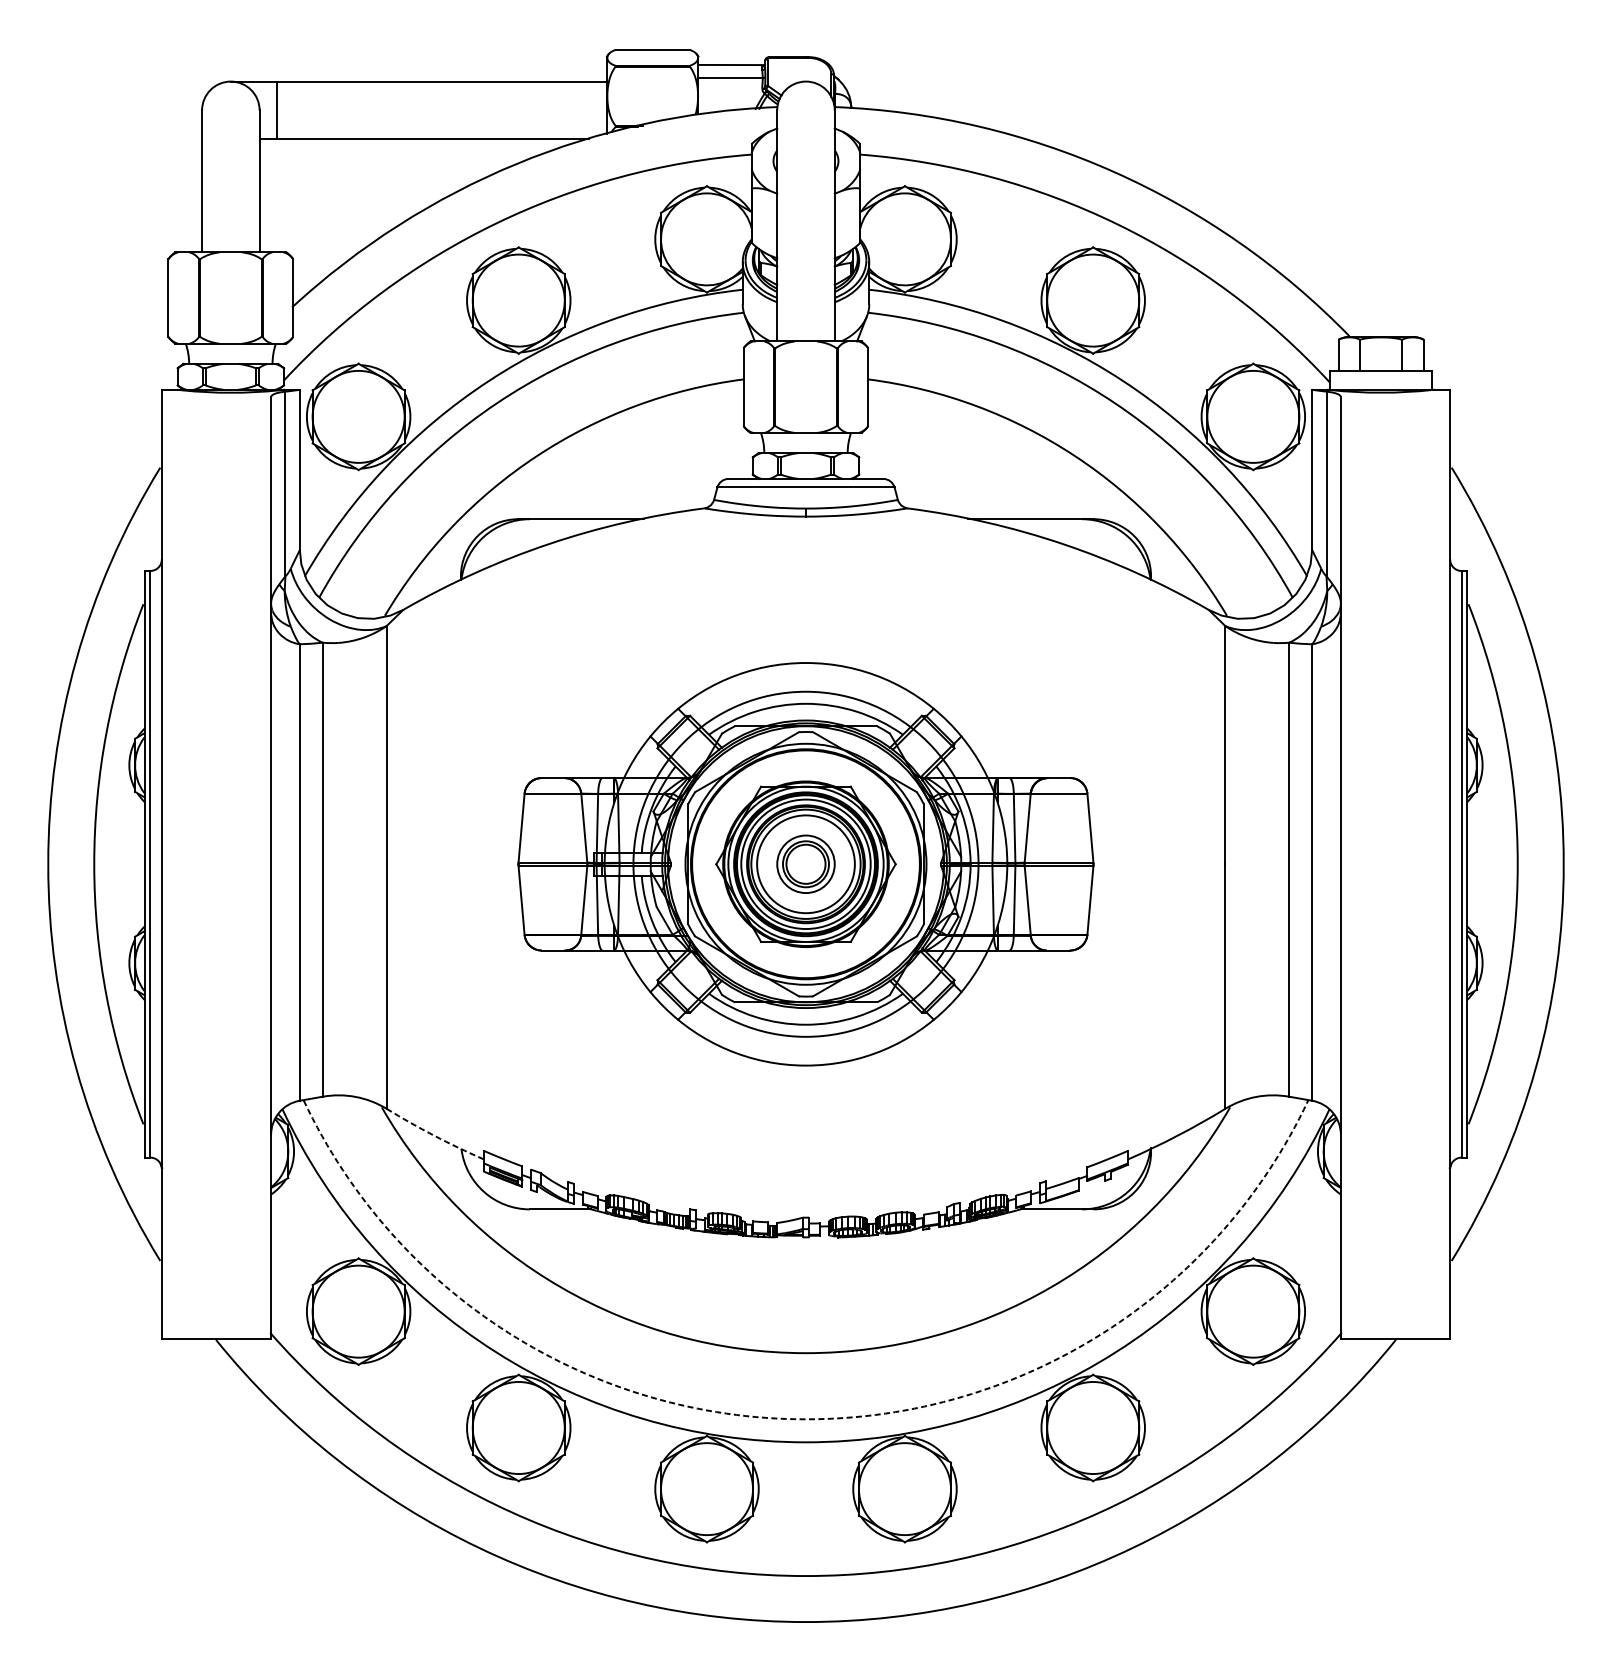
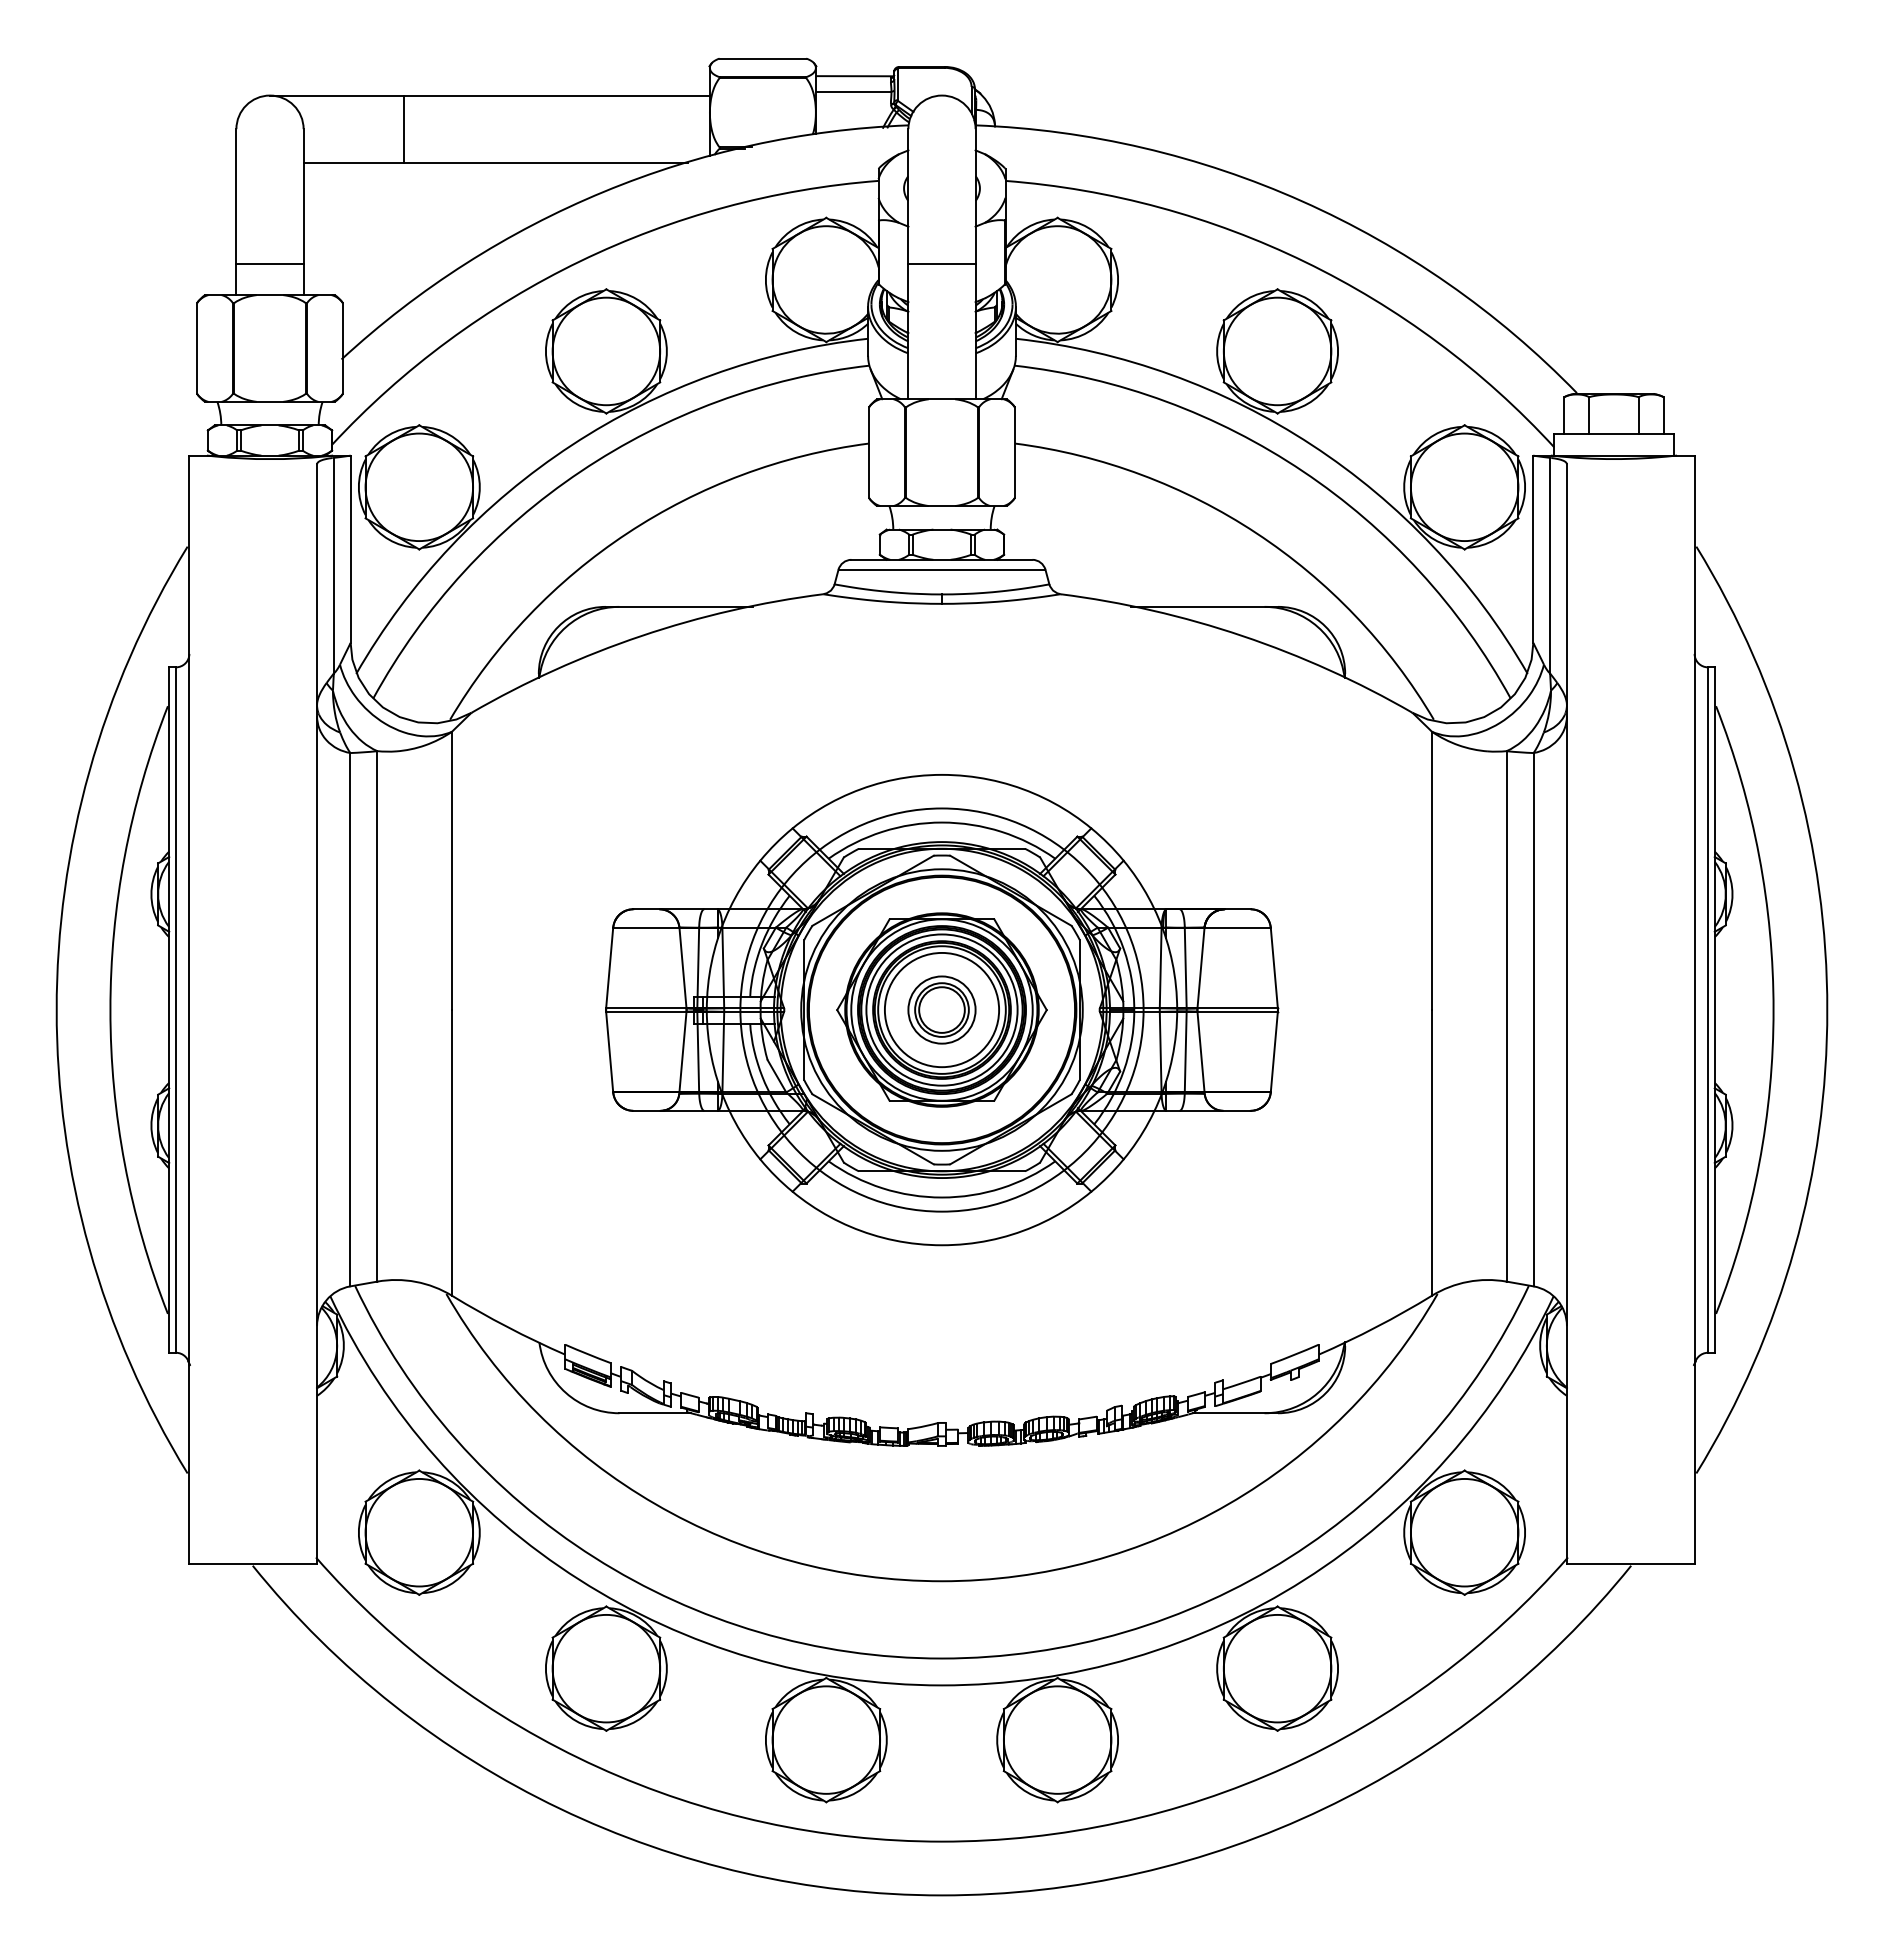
line: (277, 109) -> (404, 128), moved
line: (230, 225) -> (269, 263), added
line: (805, 225) -> (941, 263), added
arc: (434, 1135) -> (507, 1327), dashed -> solid
arc: (806, 1419) -> (942, 1658), dashed -> solid

